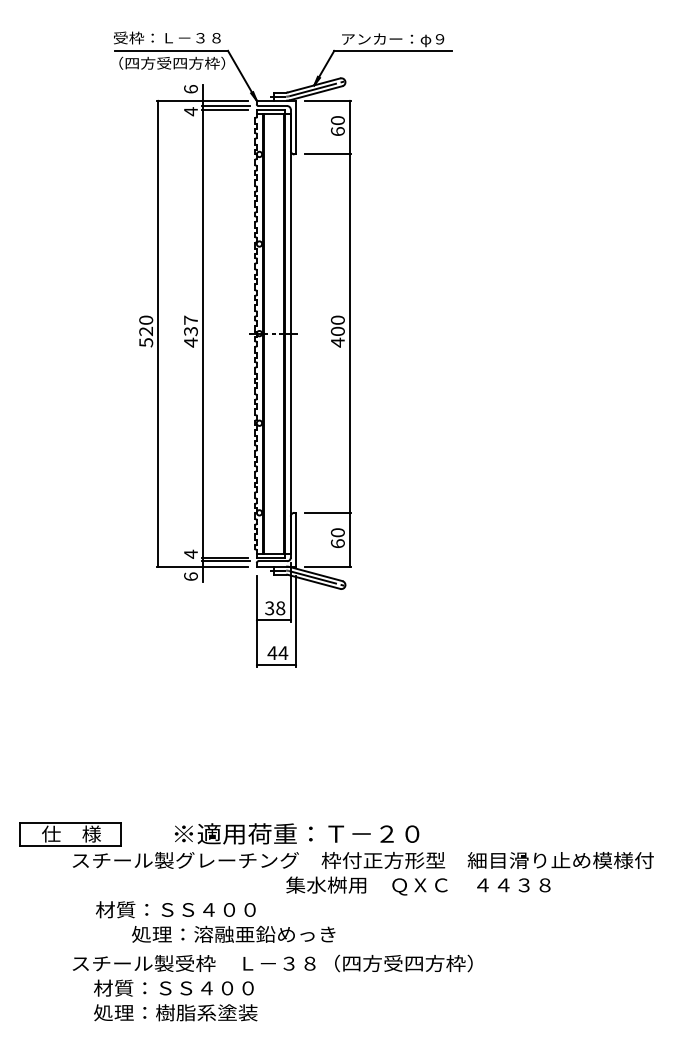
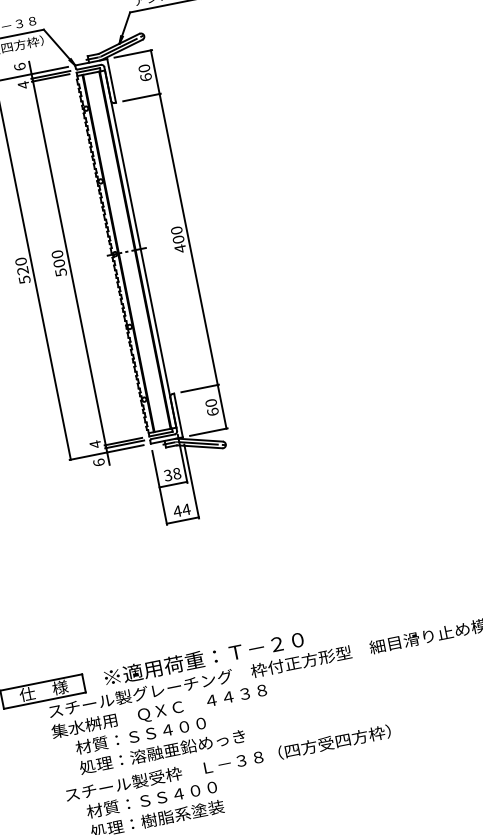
text: (190, 331) -> (58, 263), 437 -> 500
text: (297, 833) -> (204, 658), moved
text: (418, 885) -> (159, 711), moved
text: (233, 933) -> (162, 751), moved

